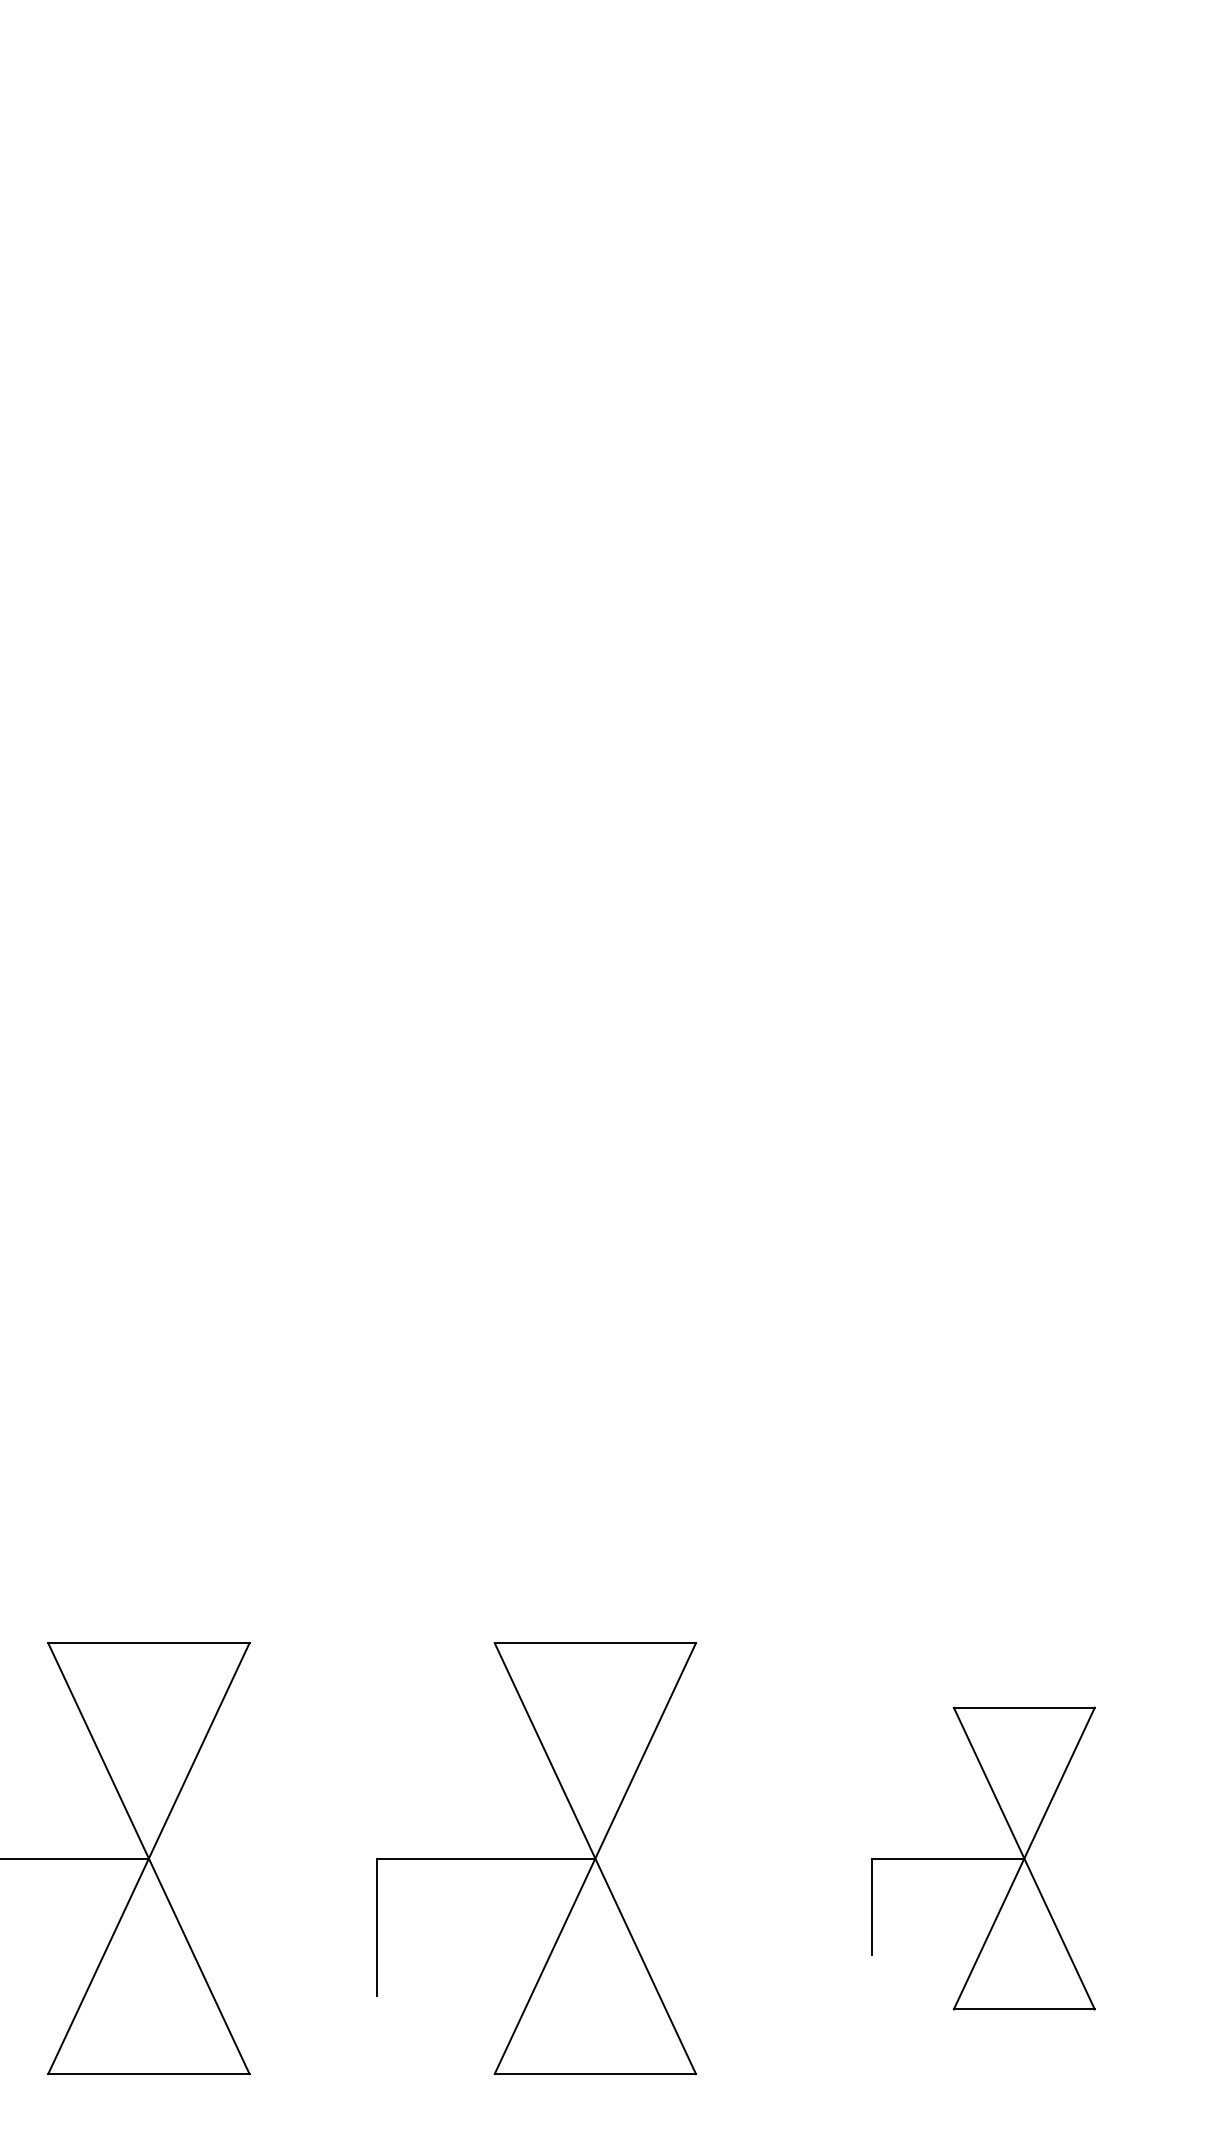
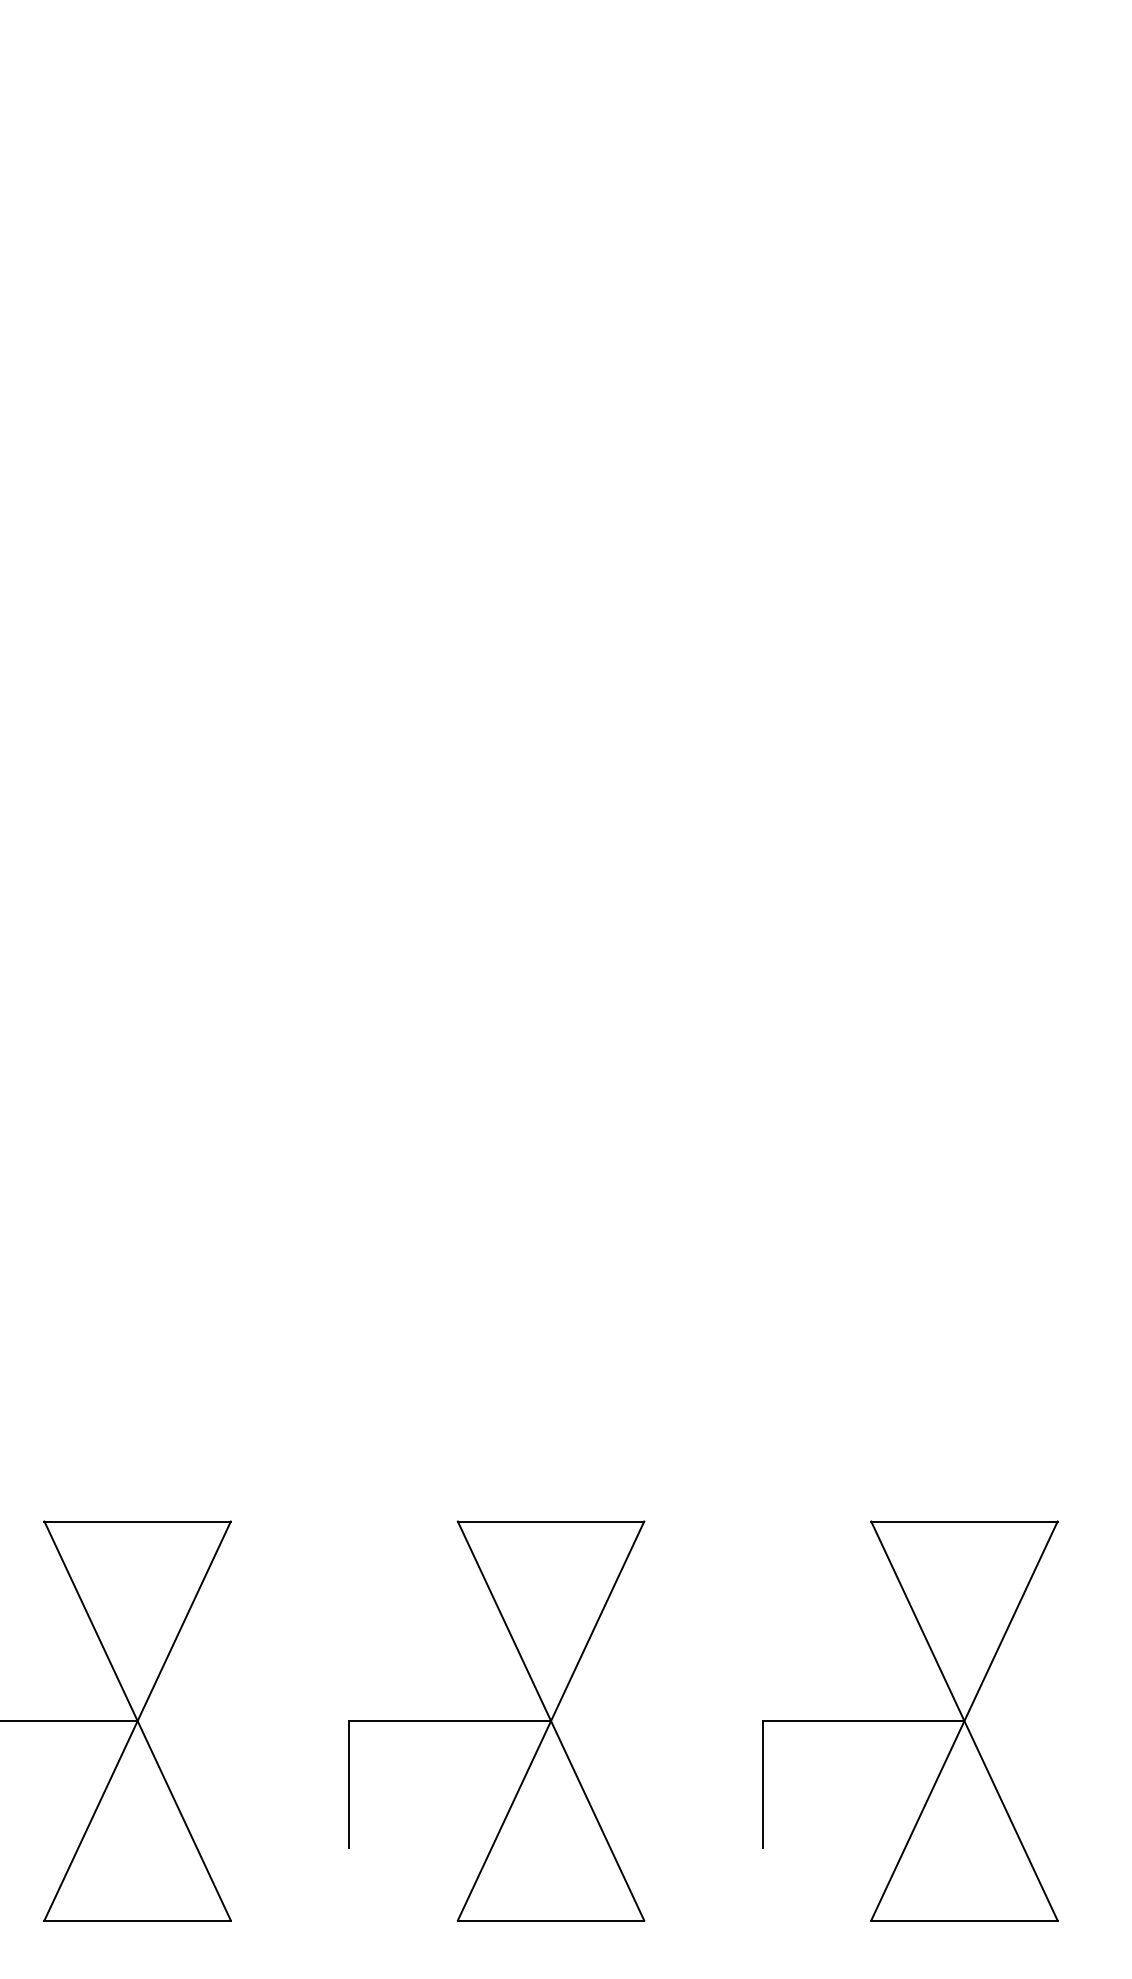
part: (983, 1857) -> (910, 1720), size x1.43

